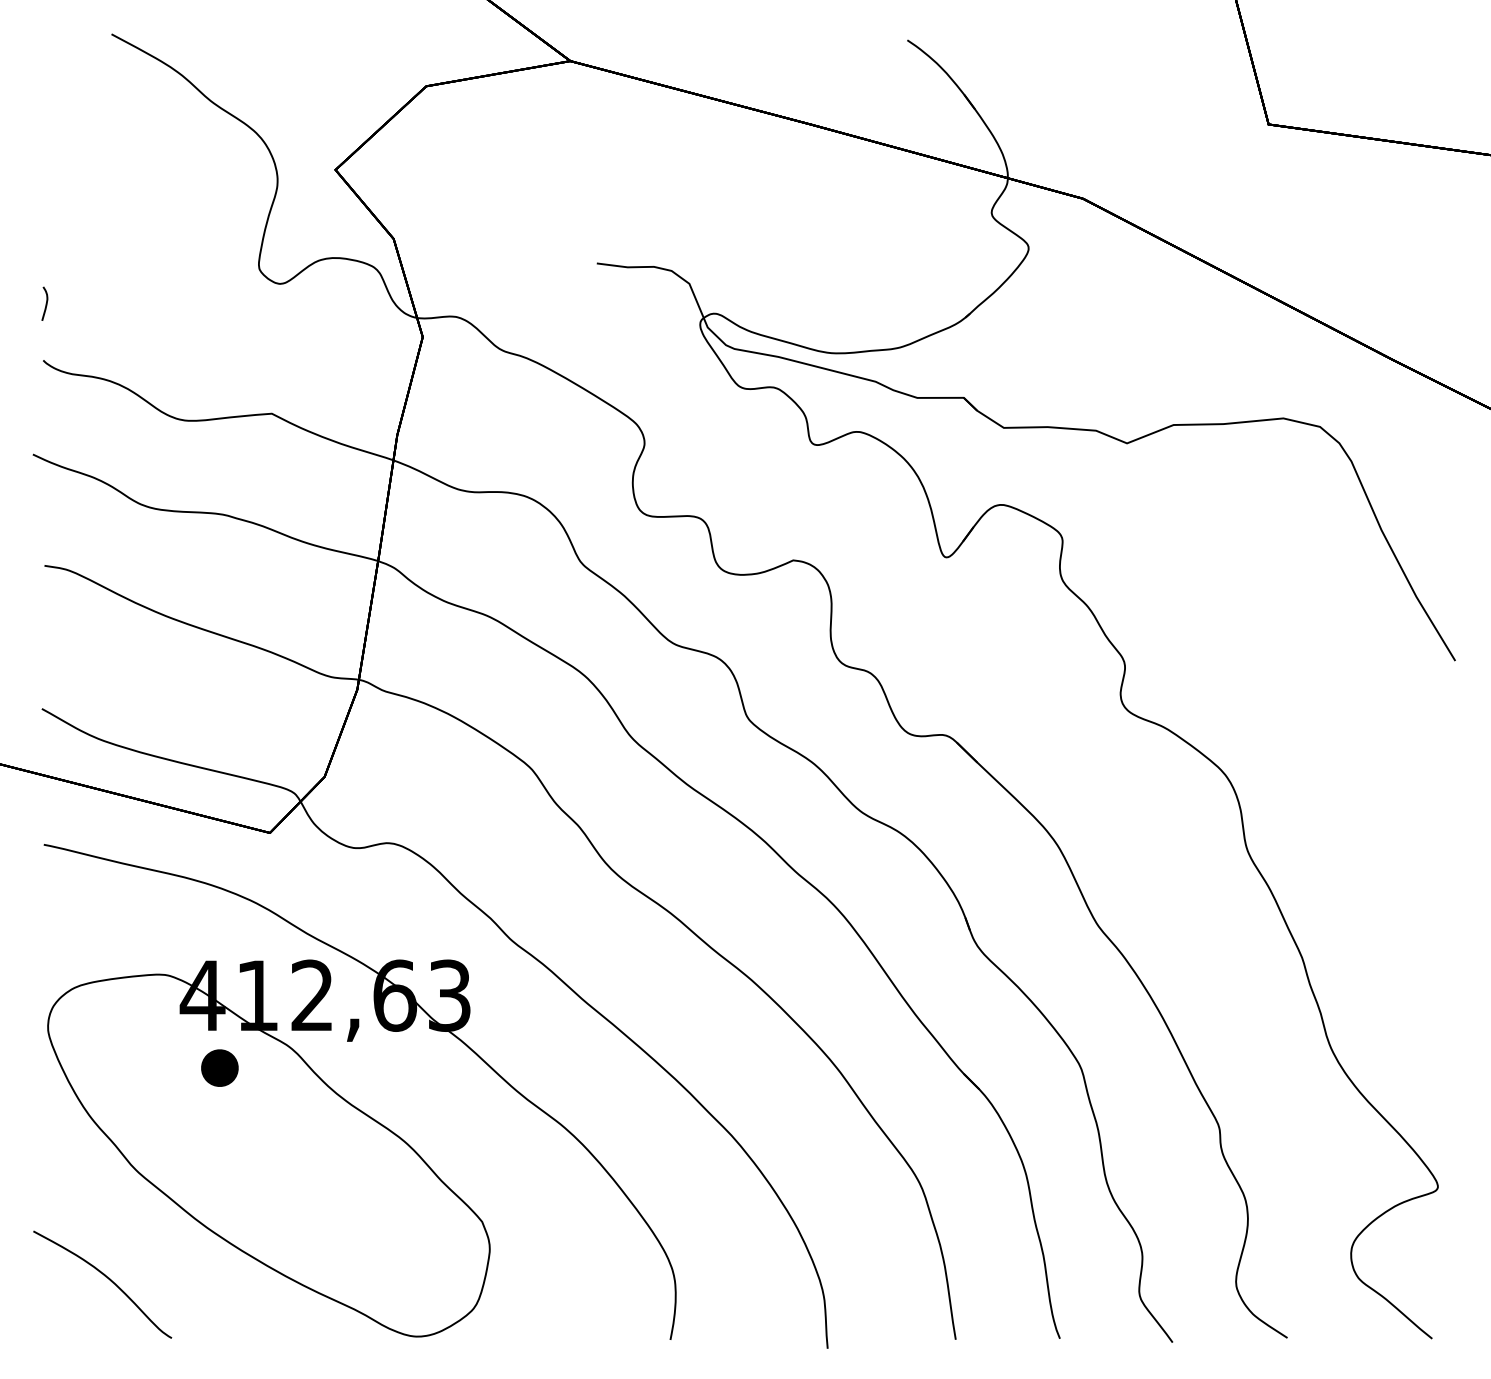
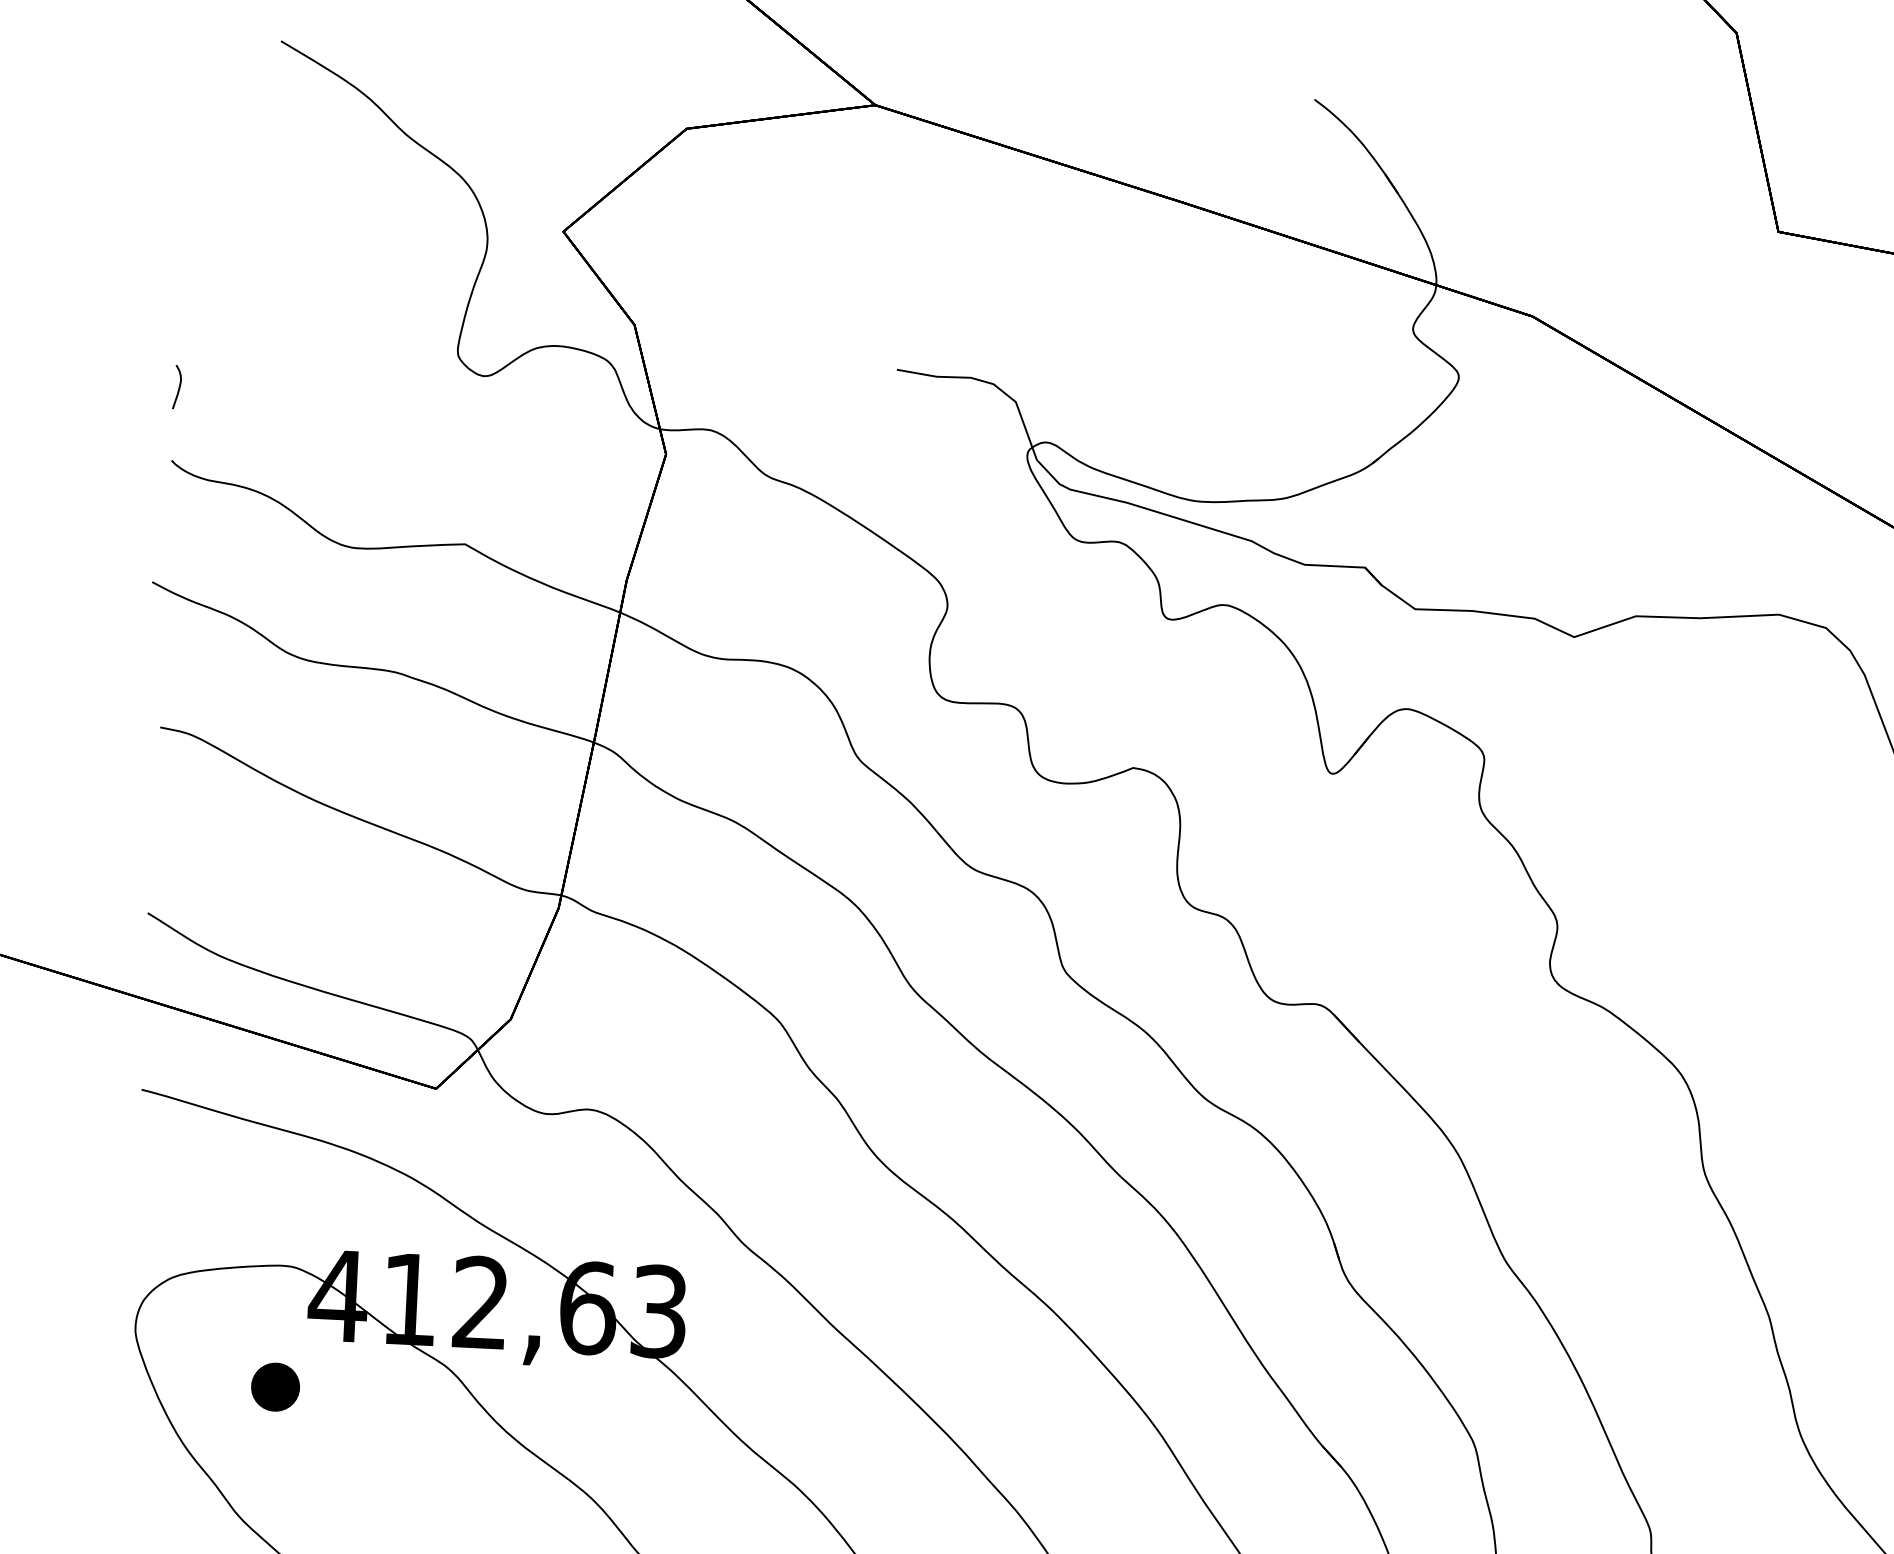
part: (219, 1067) -> (275, 1386), moved

